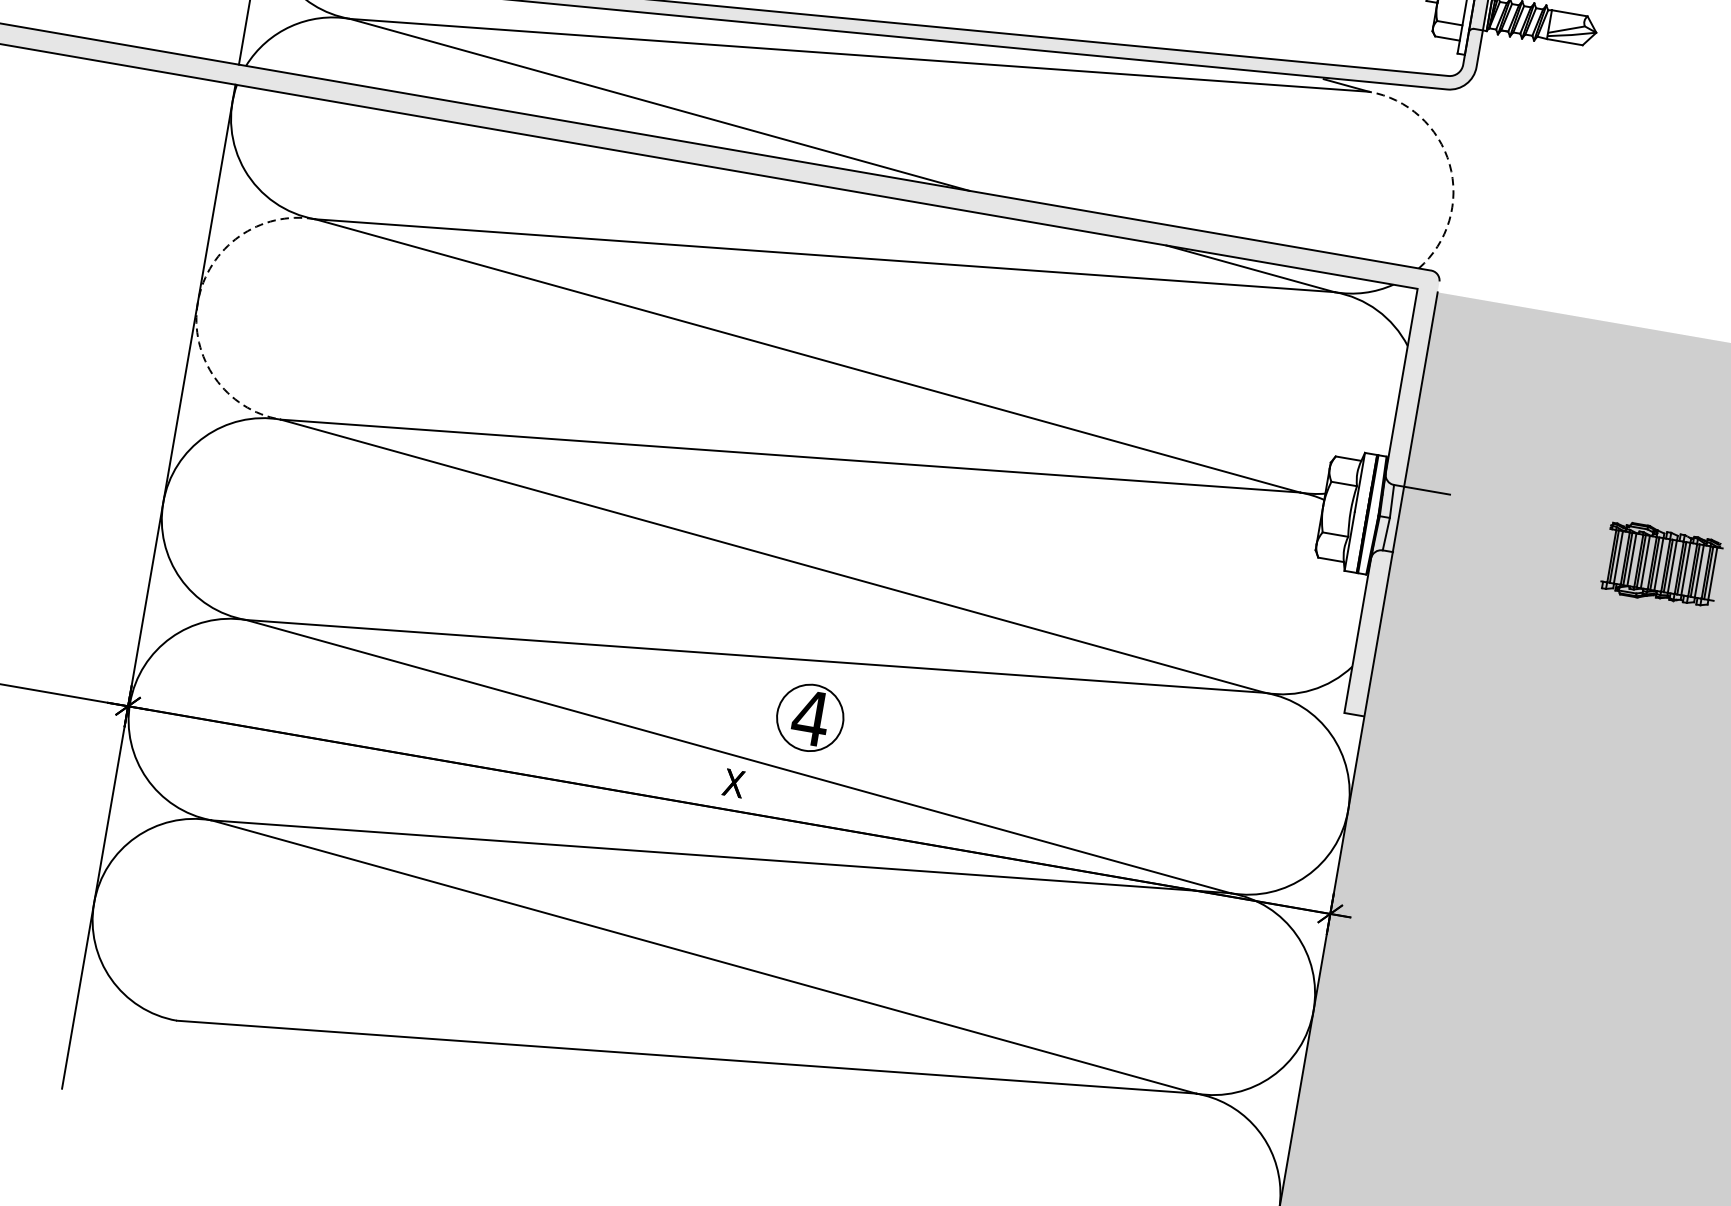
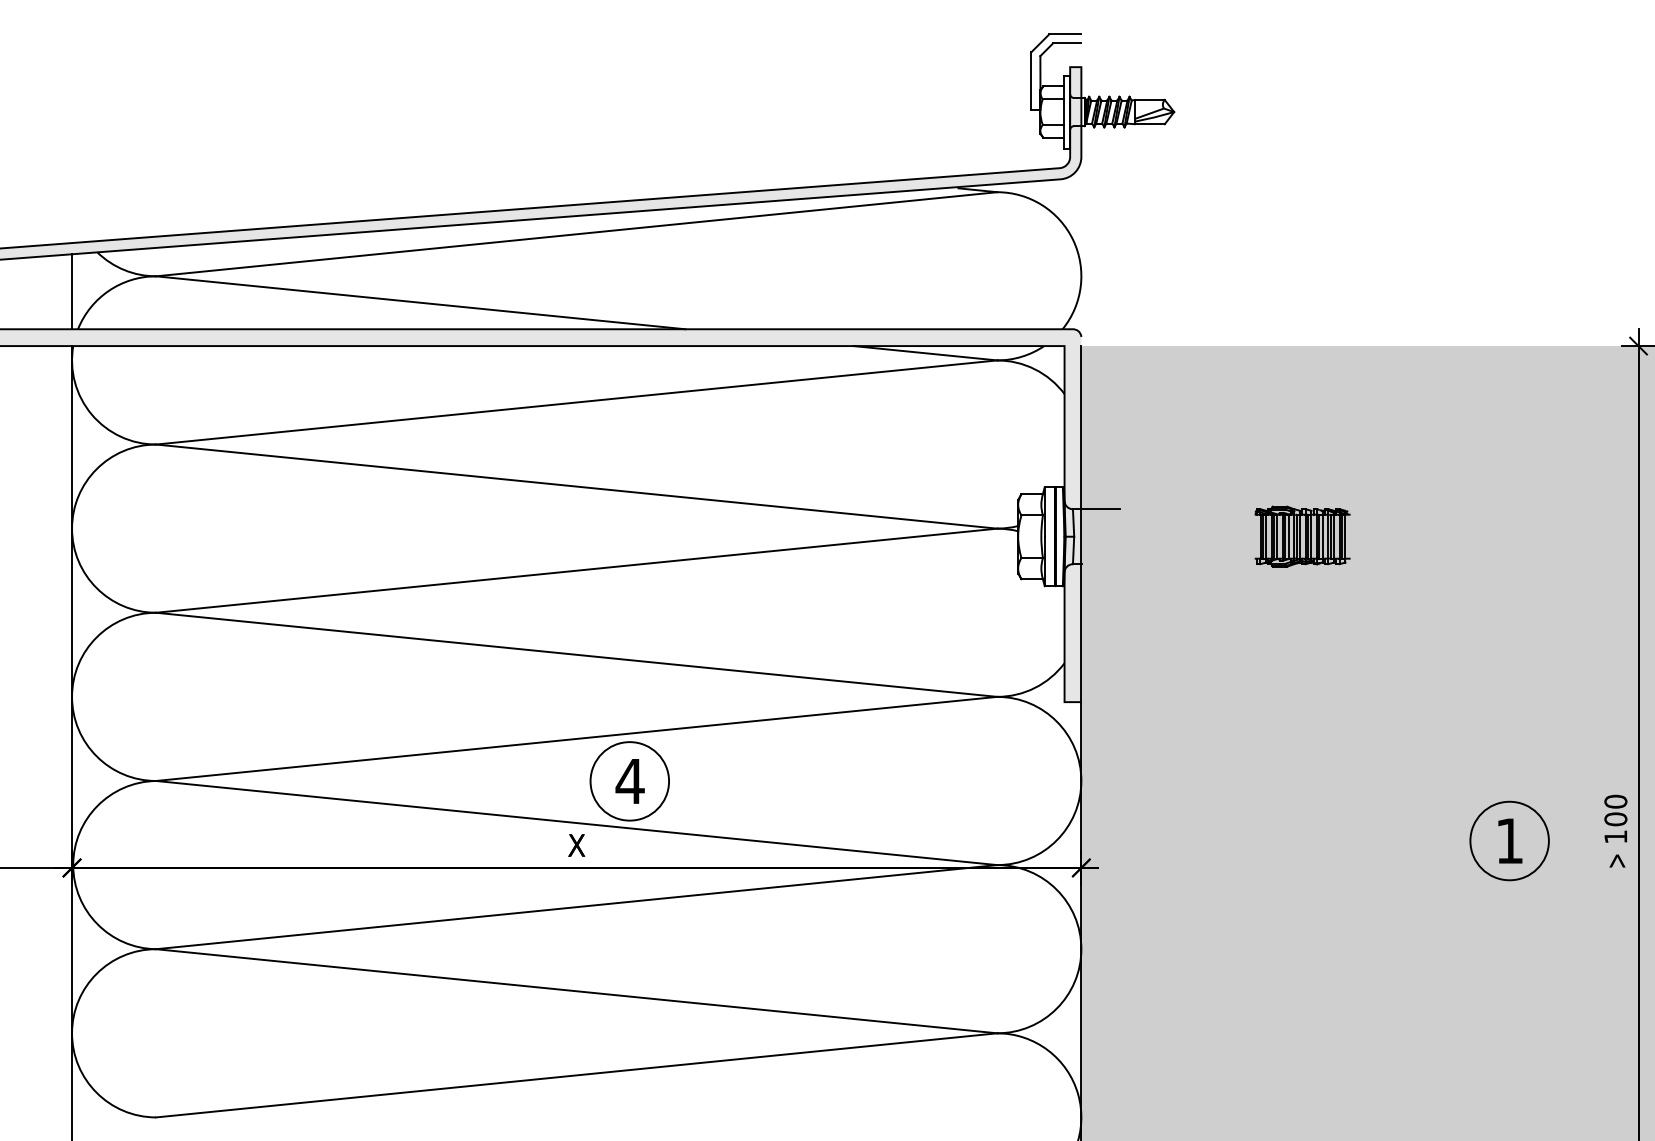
arc: (1450, 164) -> (1073, 240), dashed -> solid
arc: (198, 302) -> (72, 528), dashed -> solid
circle: (809, 718) -> (629, 781), size x1.43

